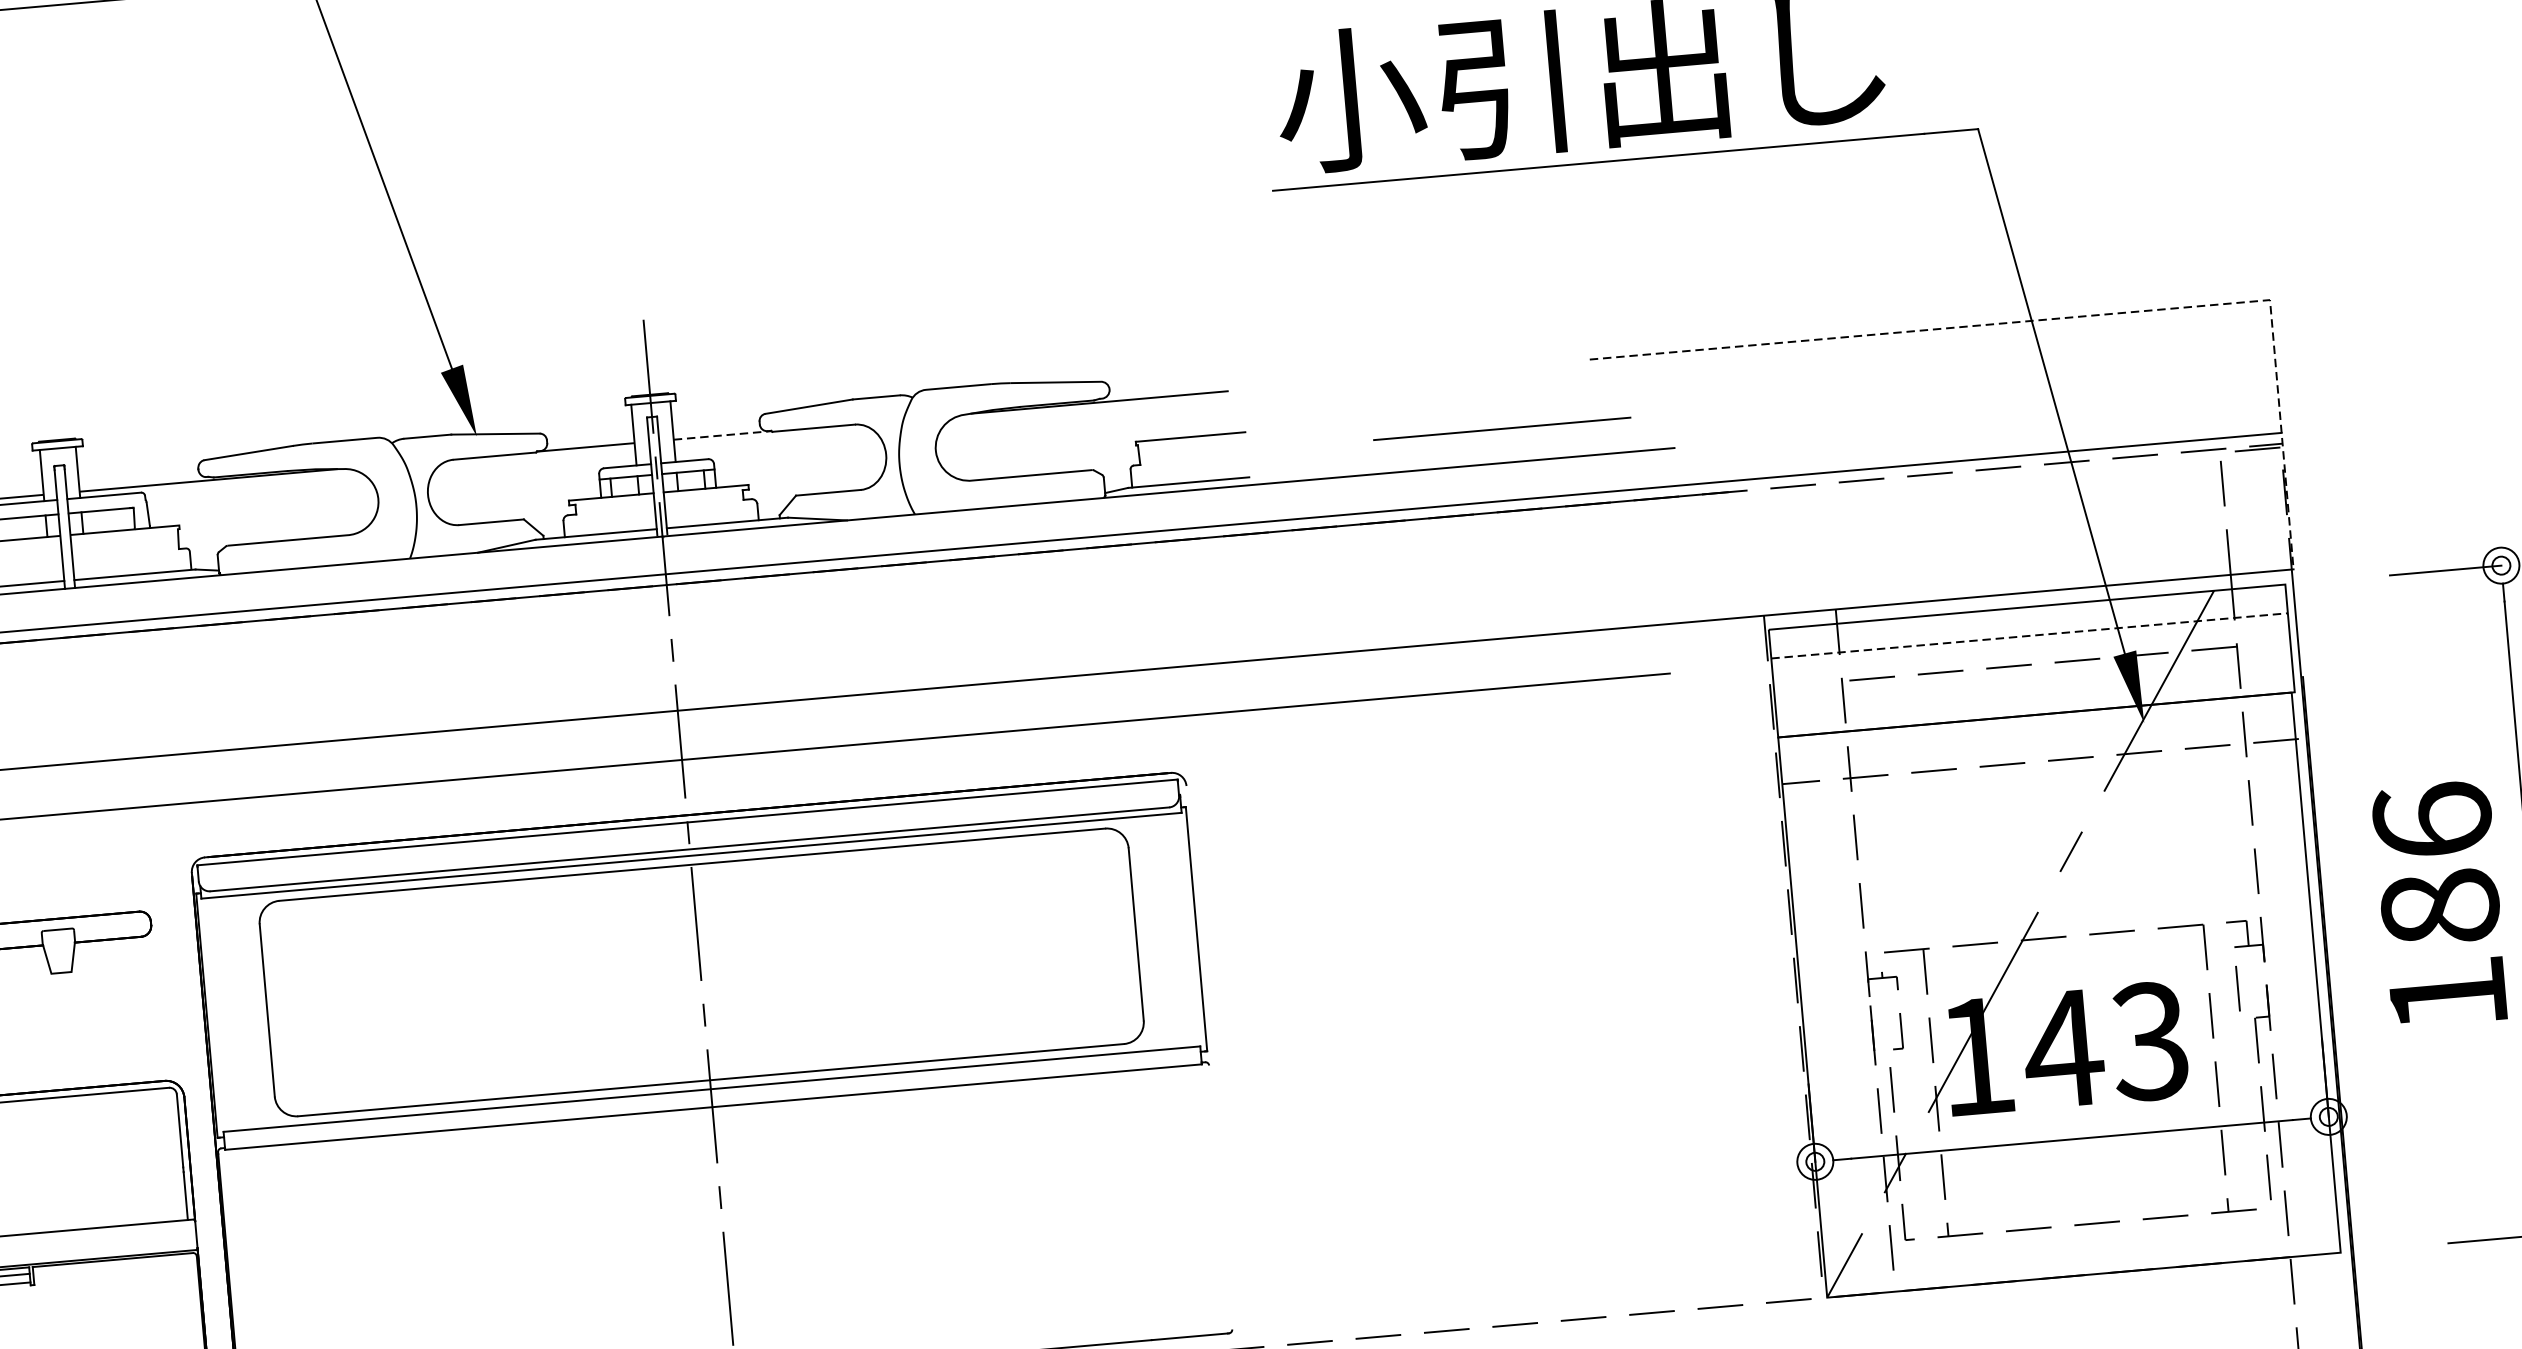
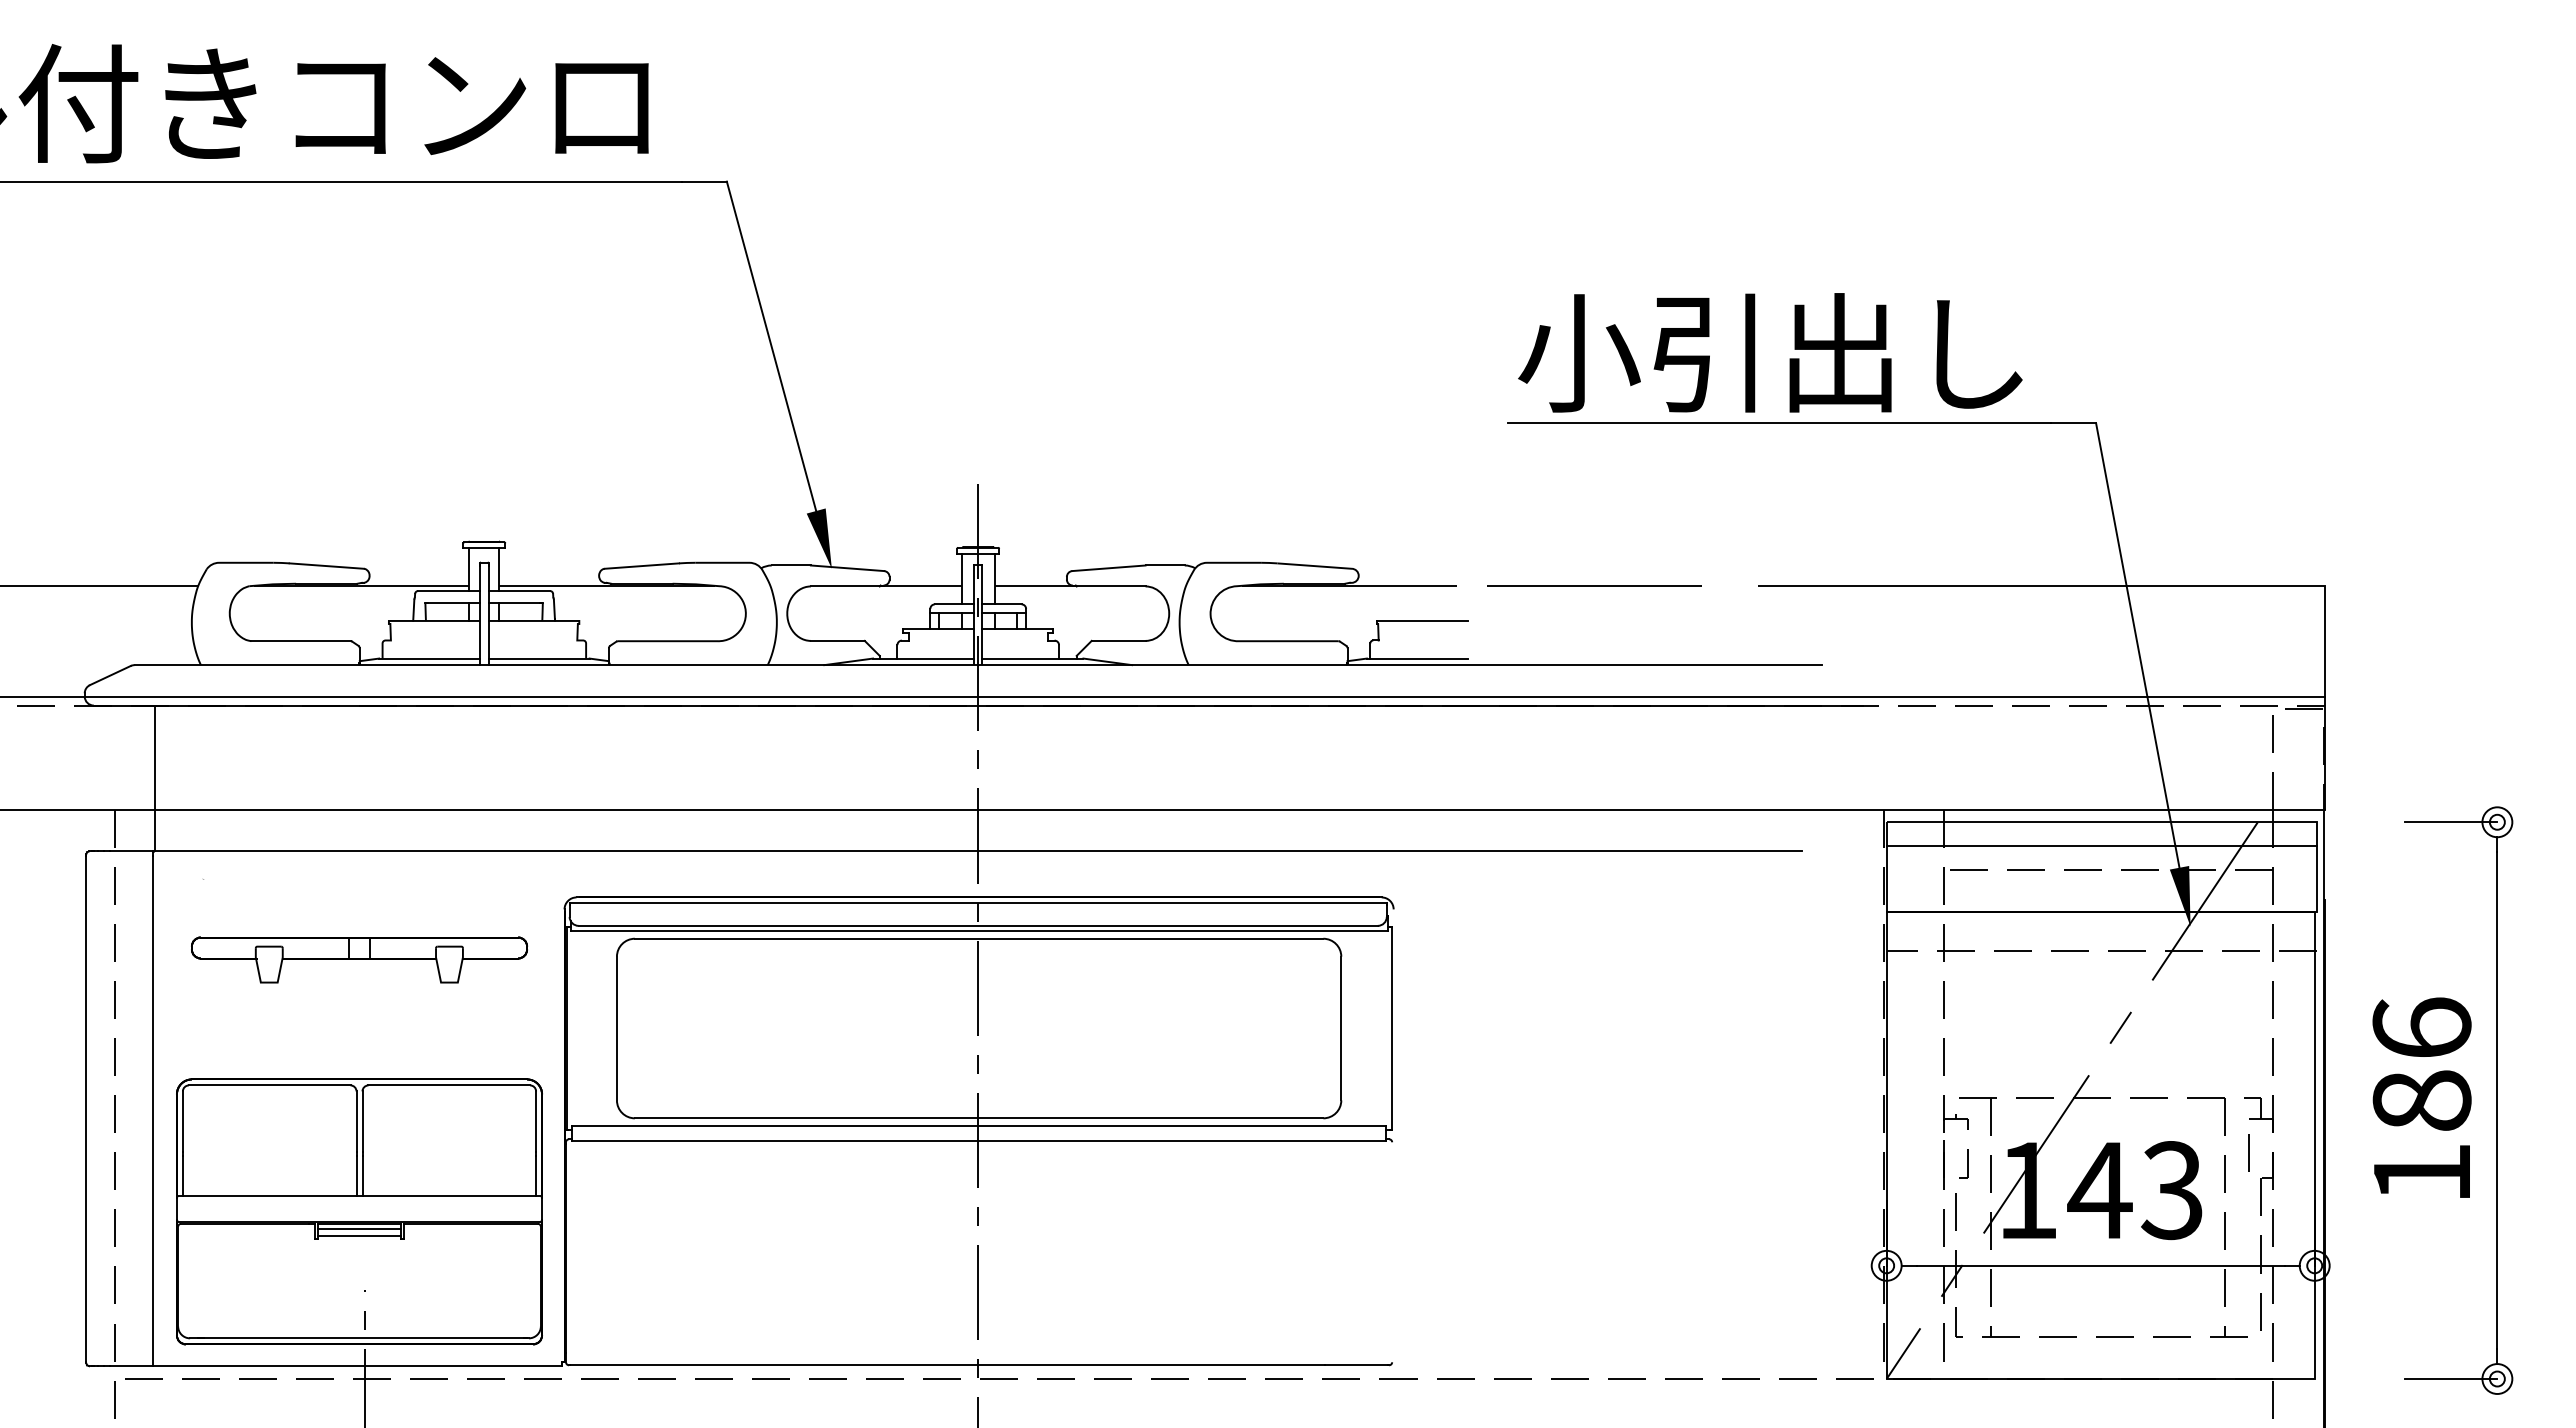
line: (2065, 317) -> (2154, 585), dashed -> solid
line: (1501, 428) -> (1594, 585), moved
line: (722, 435) -> (1035, 585), dashed -> solid
line: (2030, 636) -> (2102, 846), dashed -> solid

